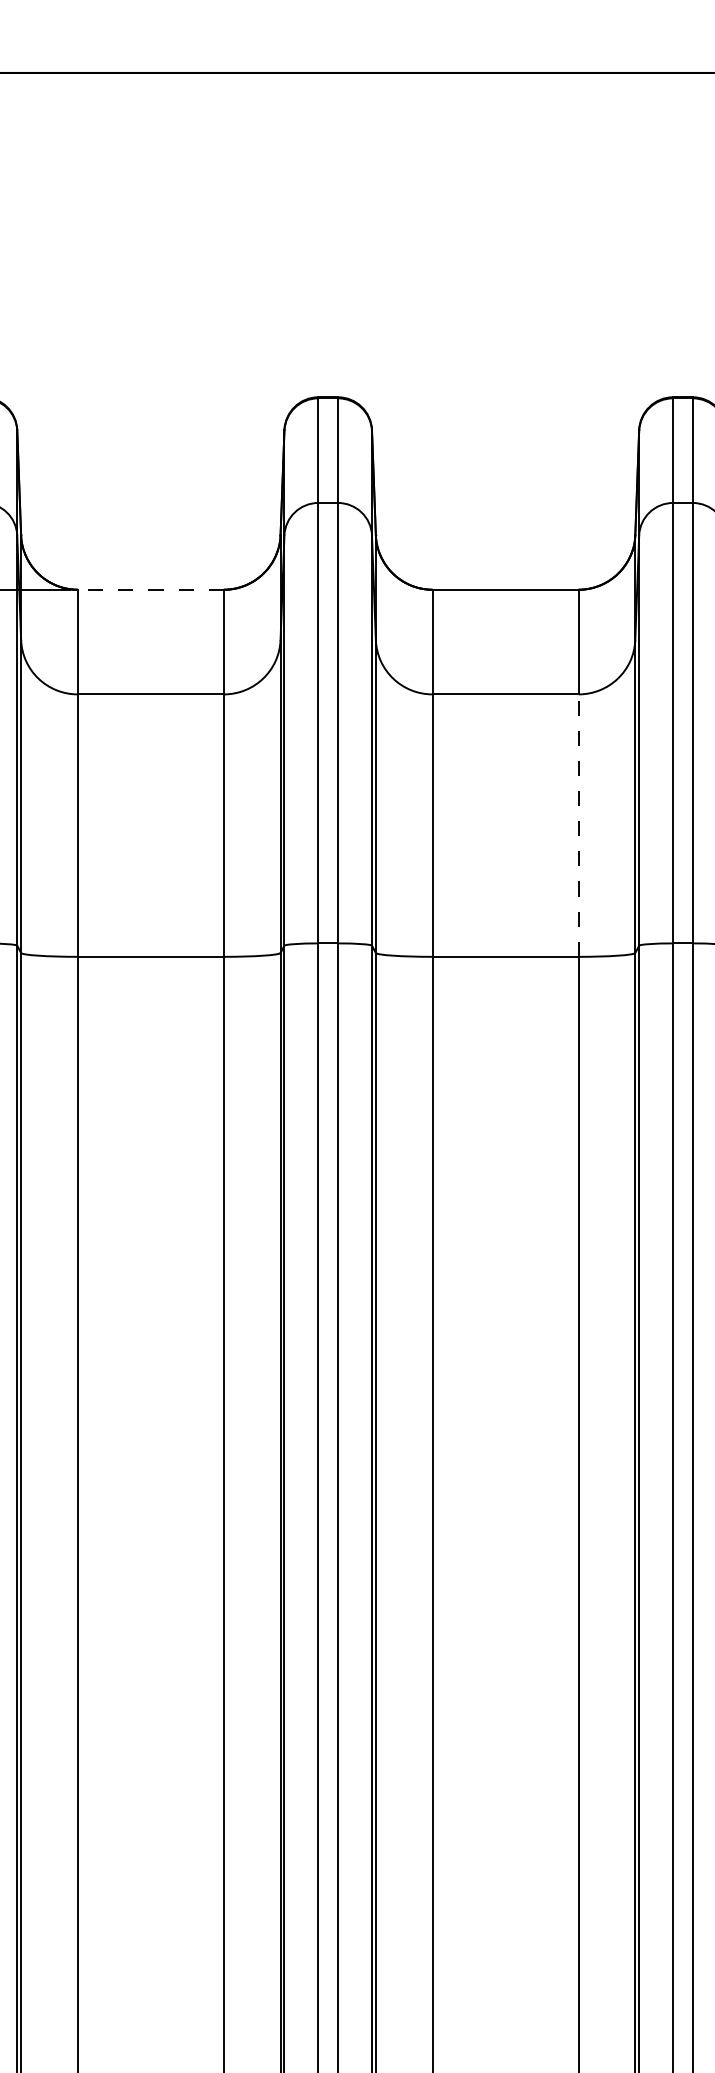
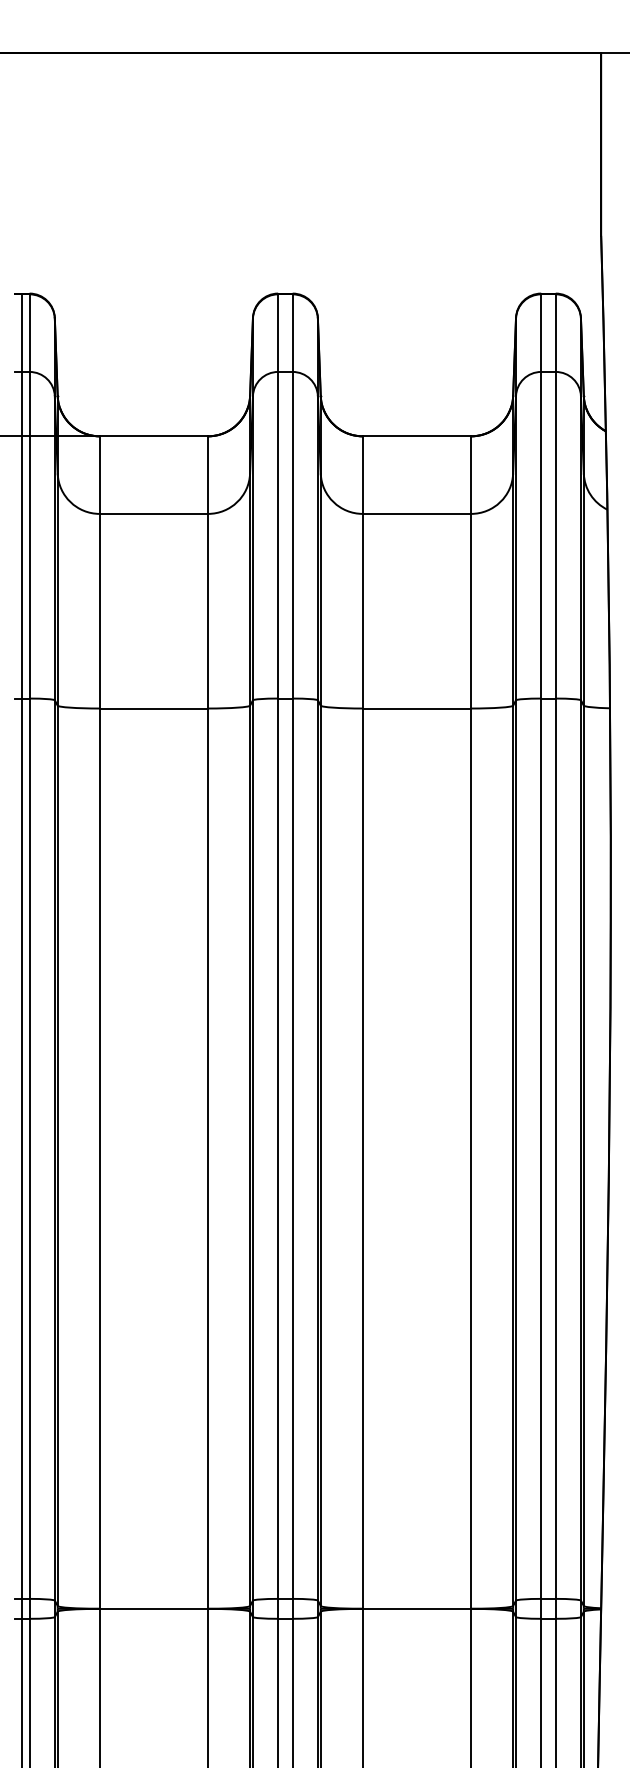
line: (150, 590) -> (153, 436), dashed -> solid
line: (579, 824) -> (471, 610), dashed -> solid

